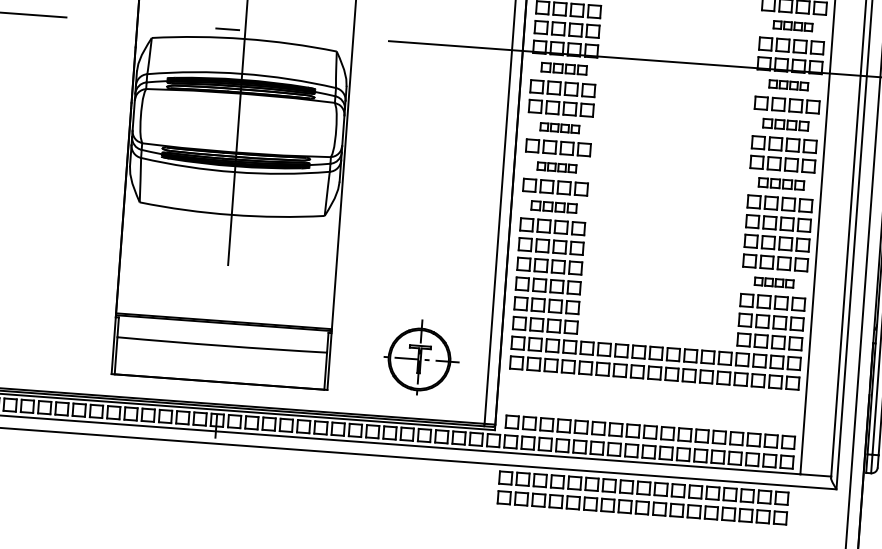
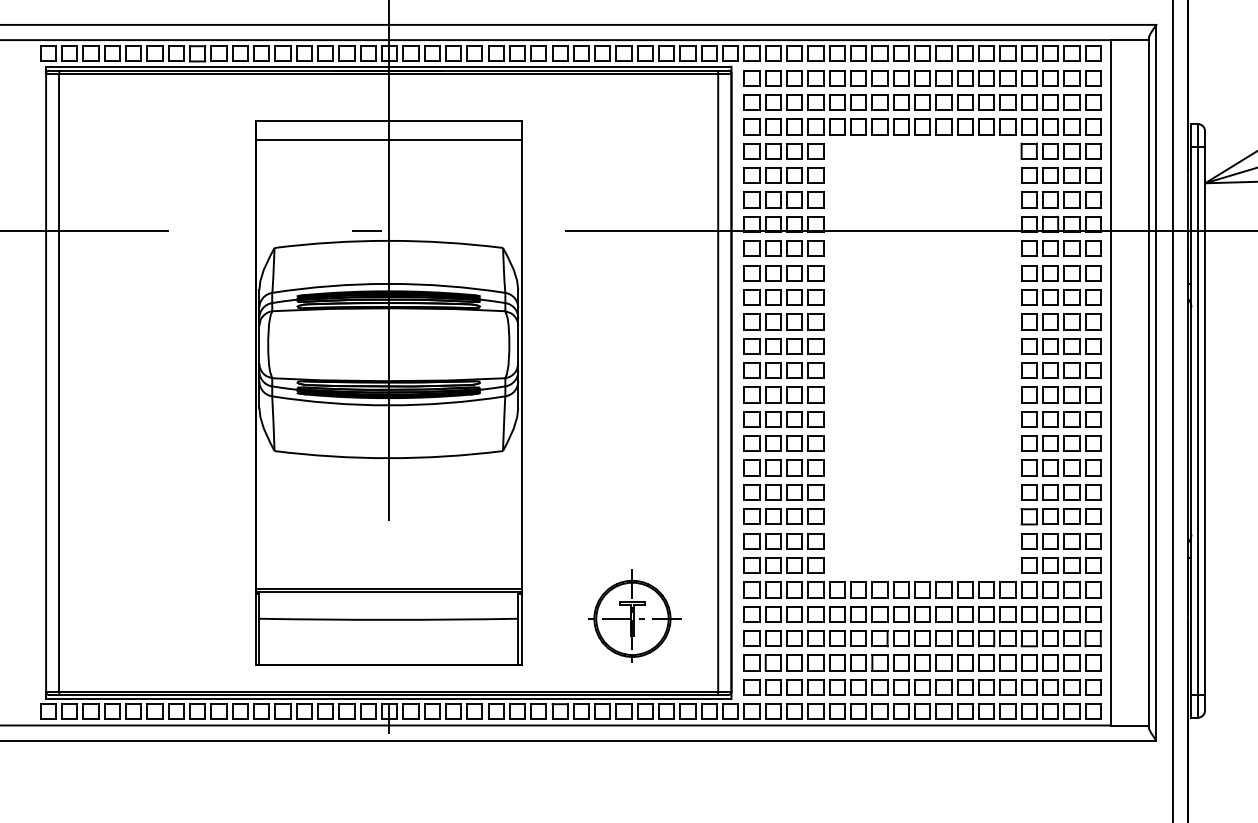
part: (793, 26) -> (1061, 175), size x1.67
part: (563, 68) -> (783, 248), size x1.43
part: (788, 85) -> (1061, 248), size x1.67
part: (786, 124) -> (1061, 297), size x1.43
part: (559, 127) -> (783, 321), size x1.67
part: (556, 167) -> (783, 370), size x1.67
part: (781, 183) -> (1061, 370), size x1.43
part: (553, 207) -> (783, 419), size x1.43
part: (774, 282) -> (1061, 492), size x1.67
part: (643, 497) -> (922, 650), moved

